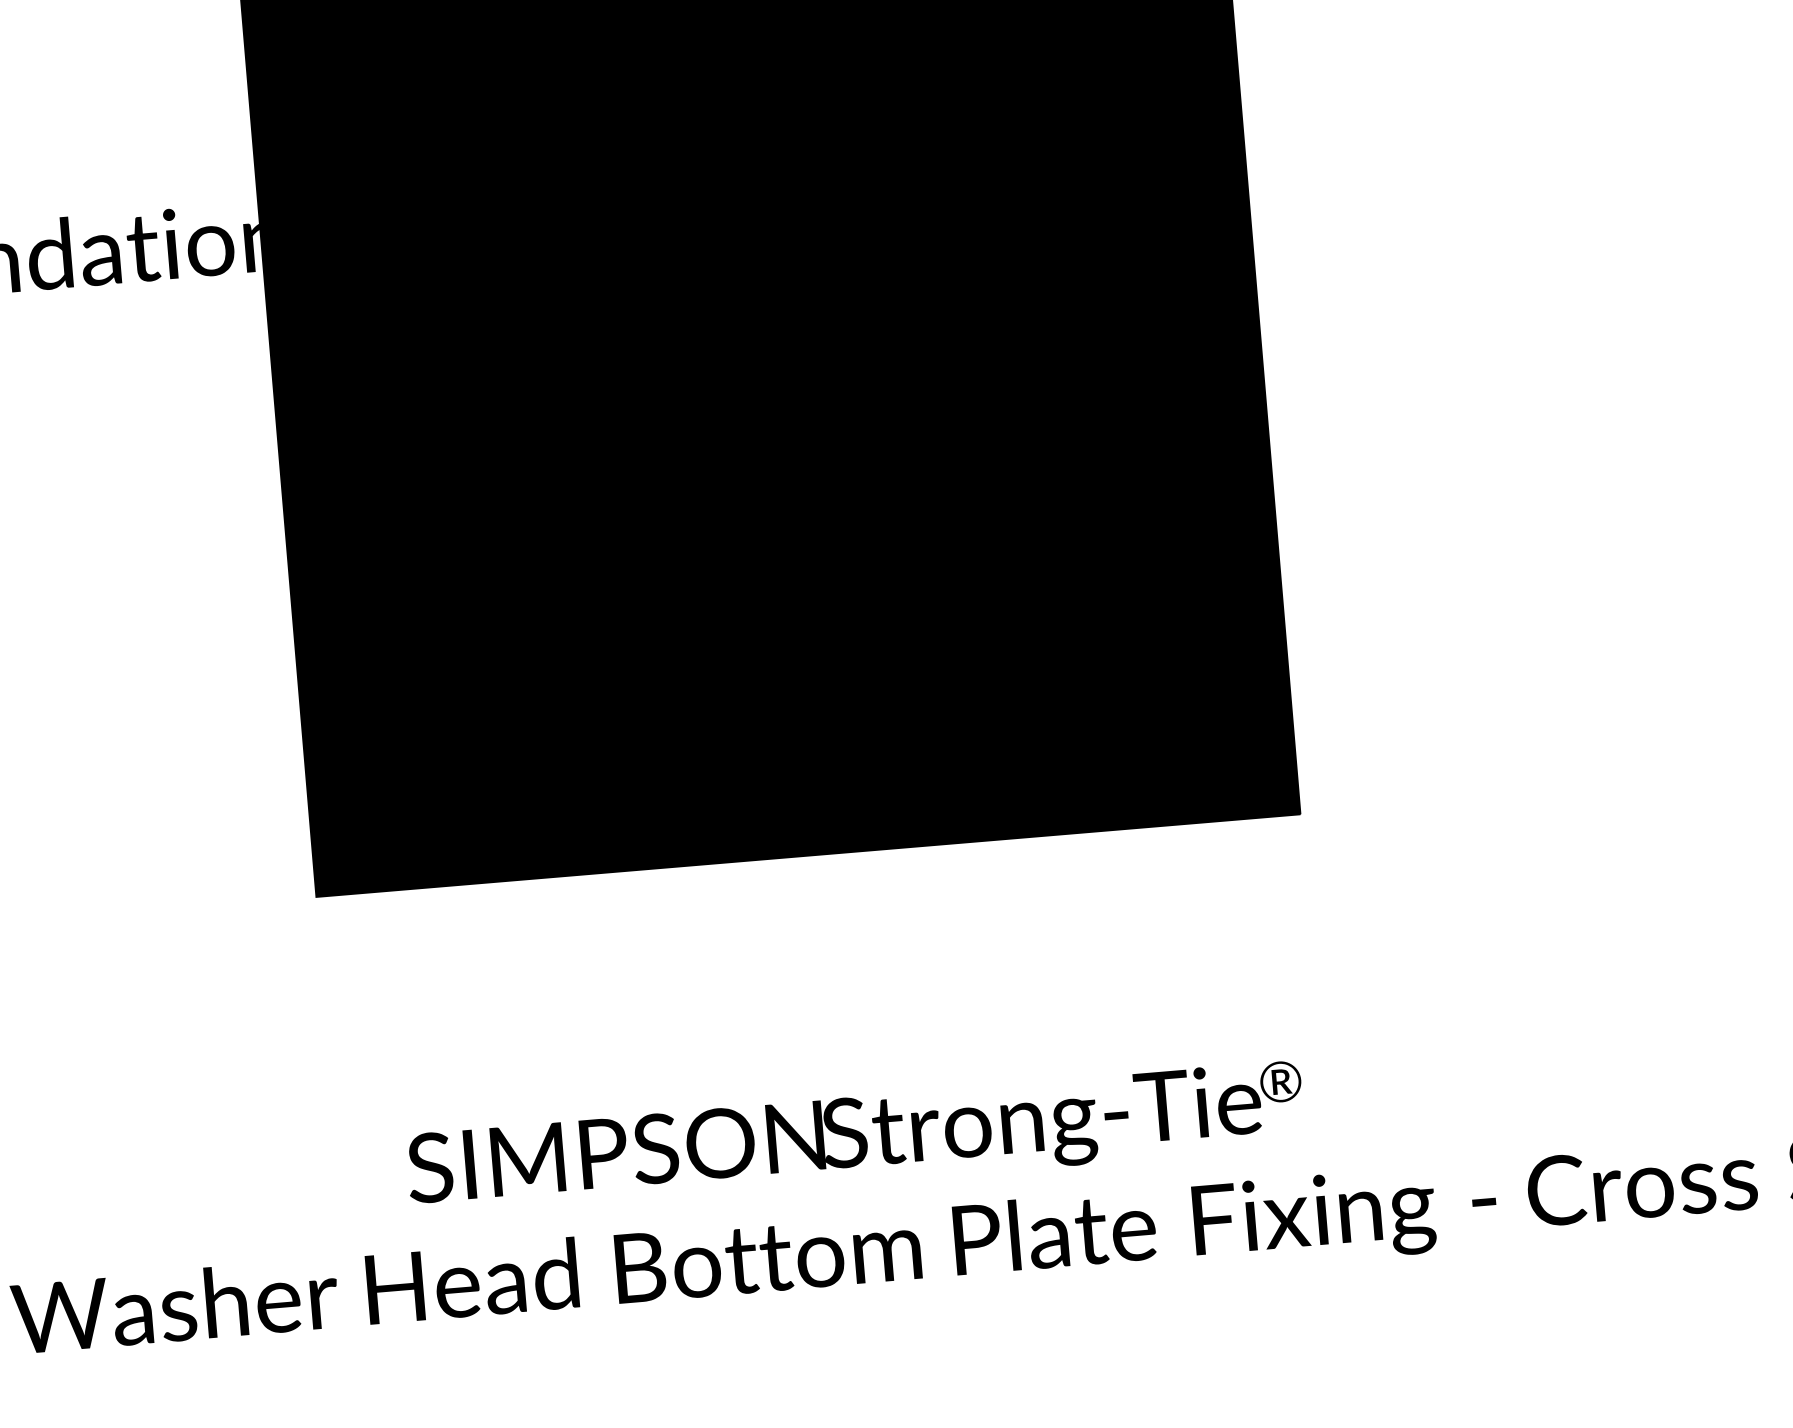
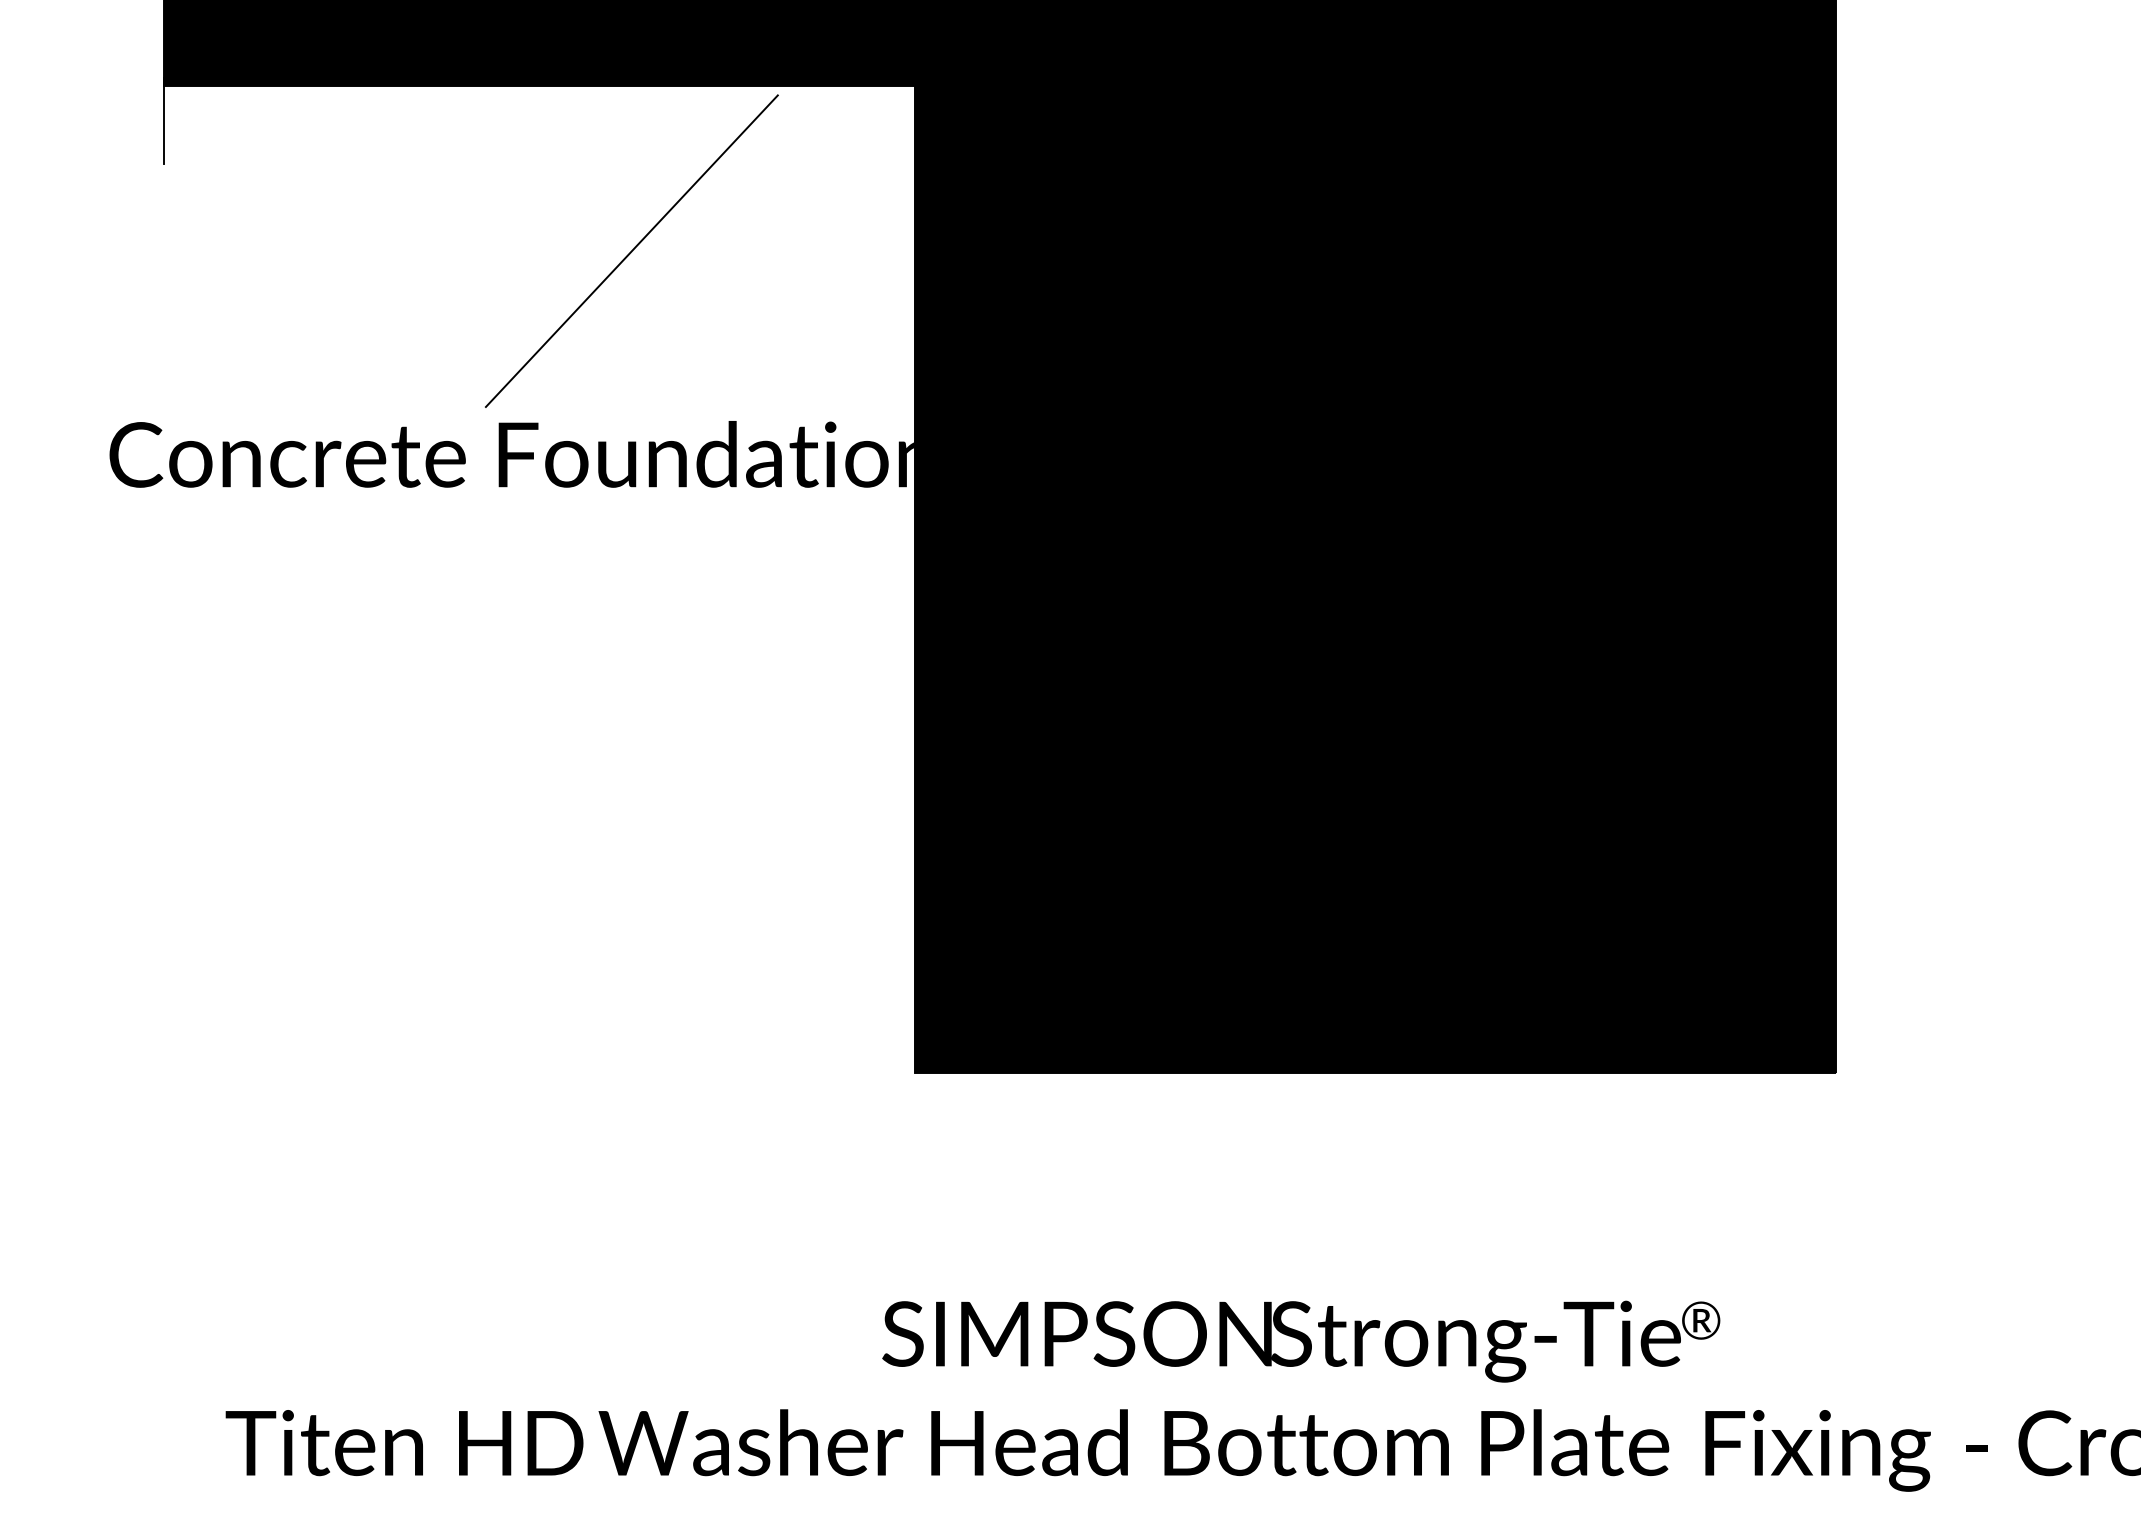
text: (856, 1140) -> (1301, 1341), moved

